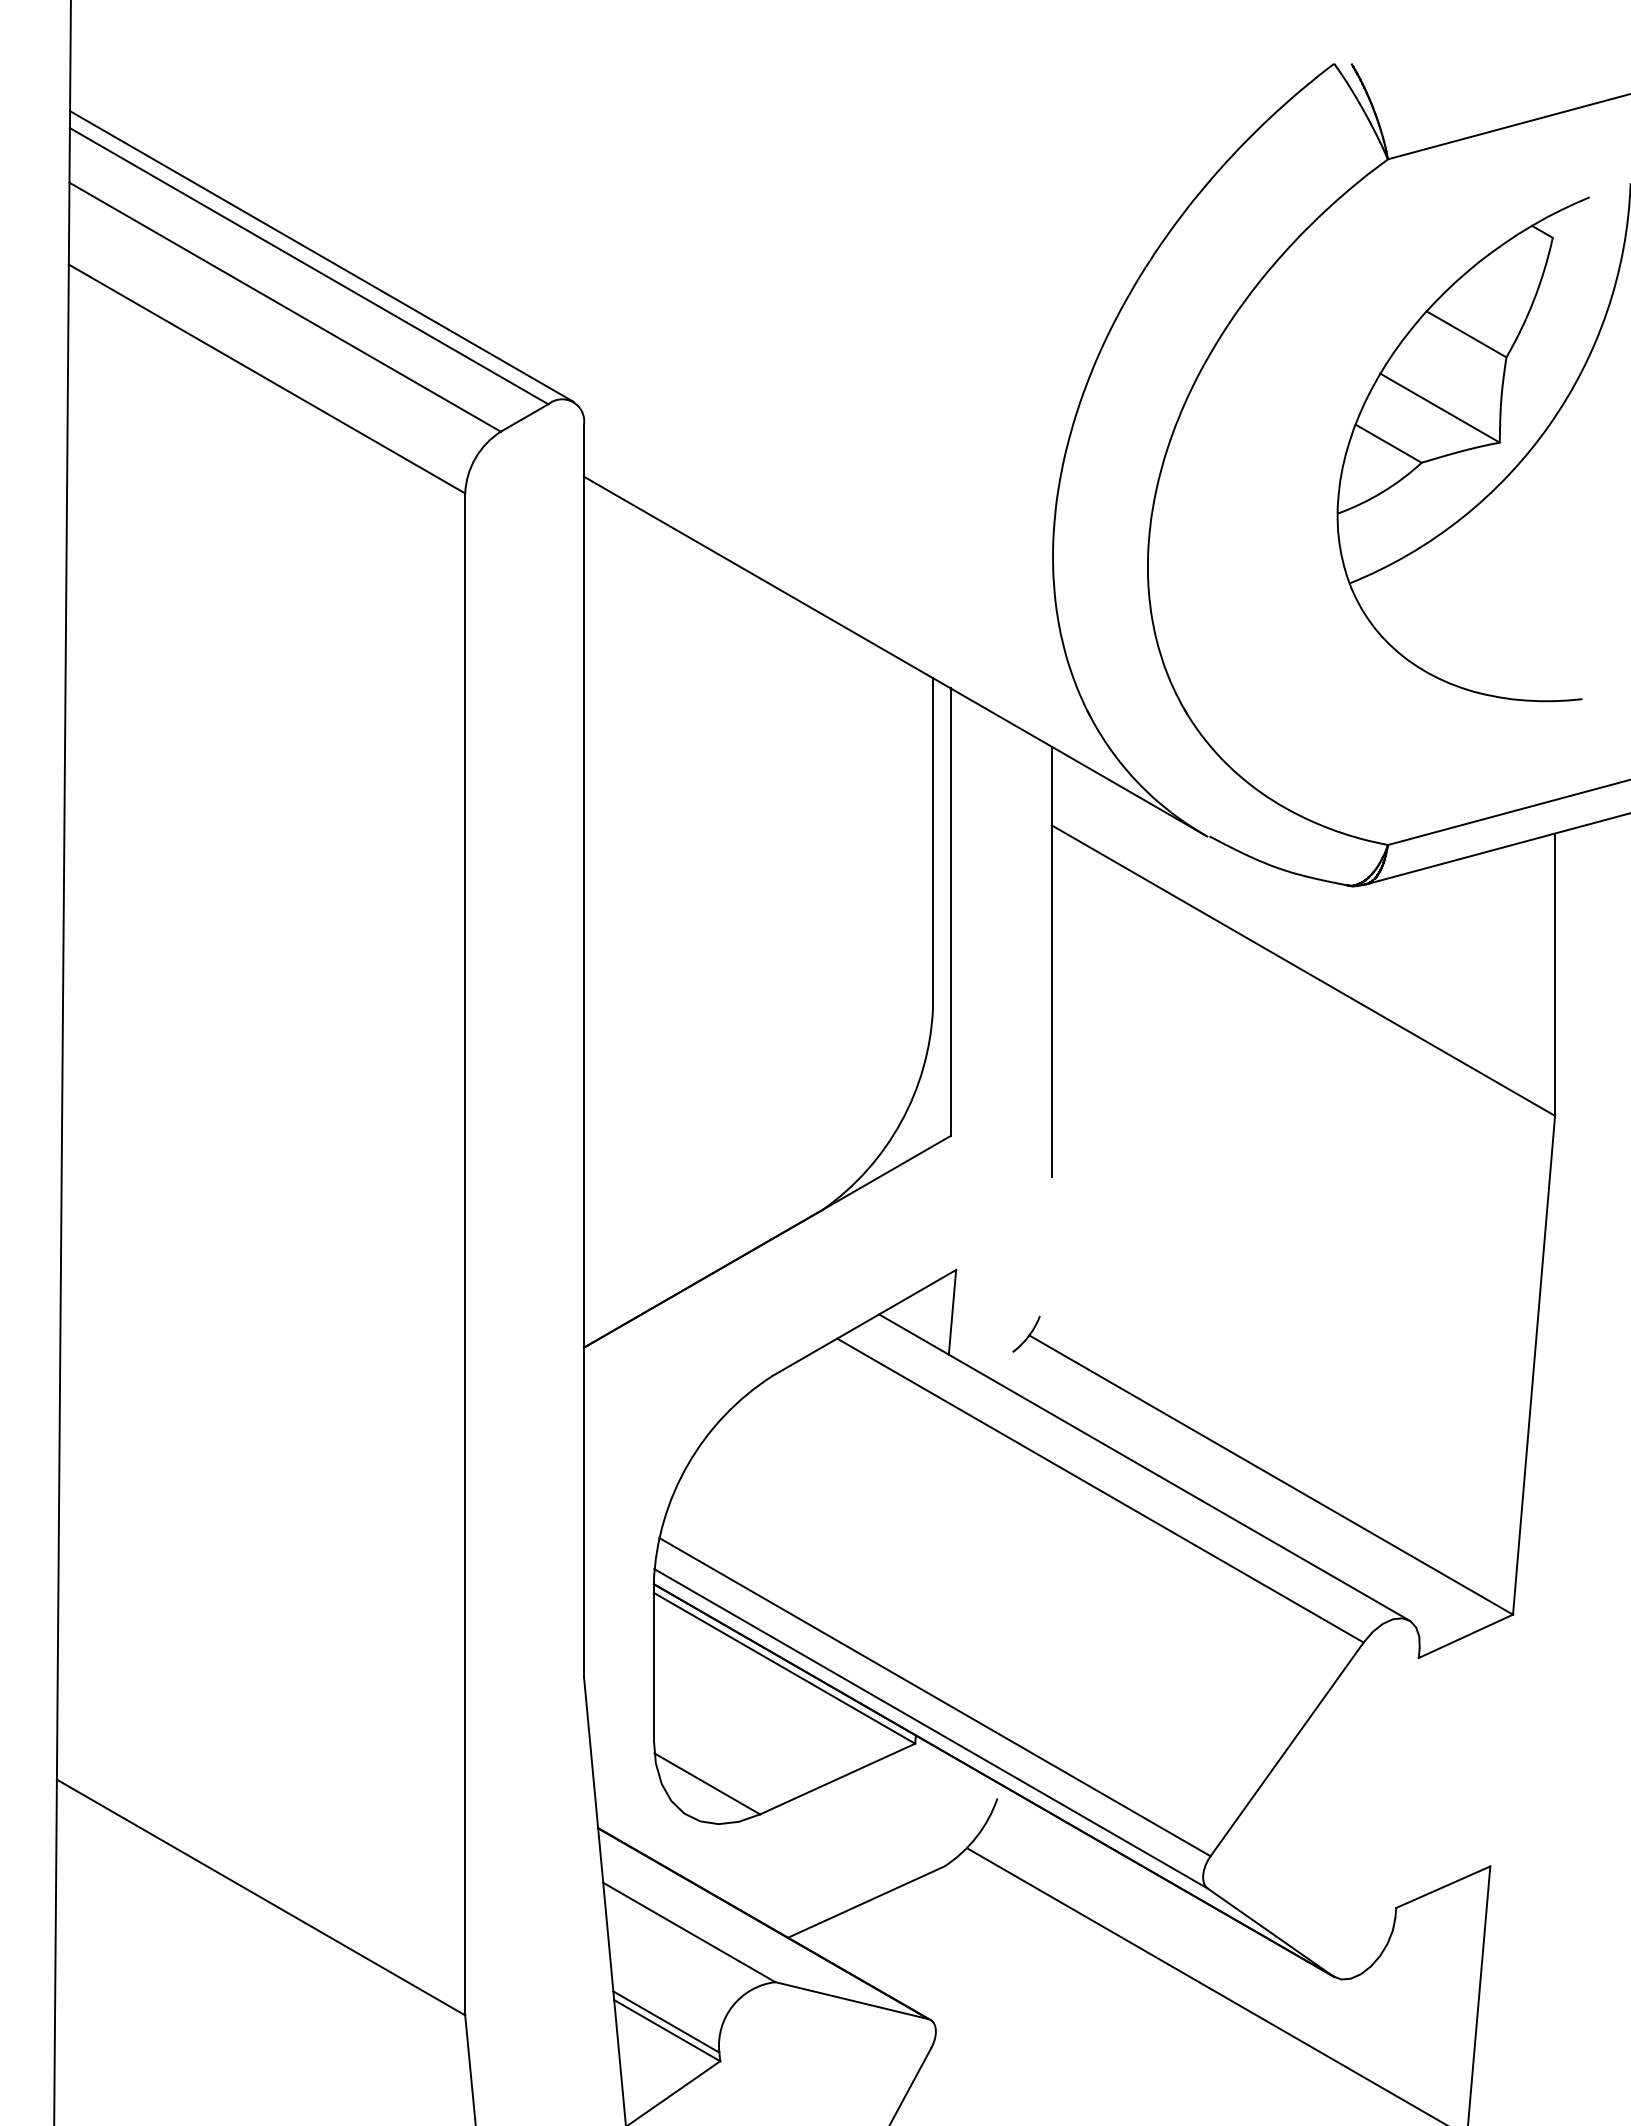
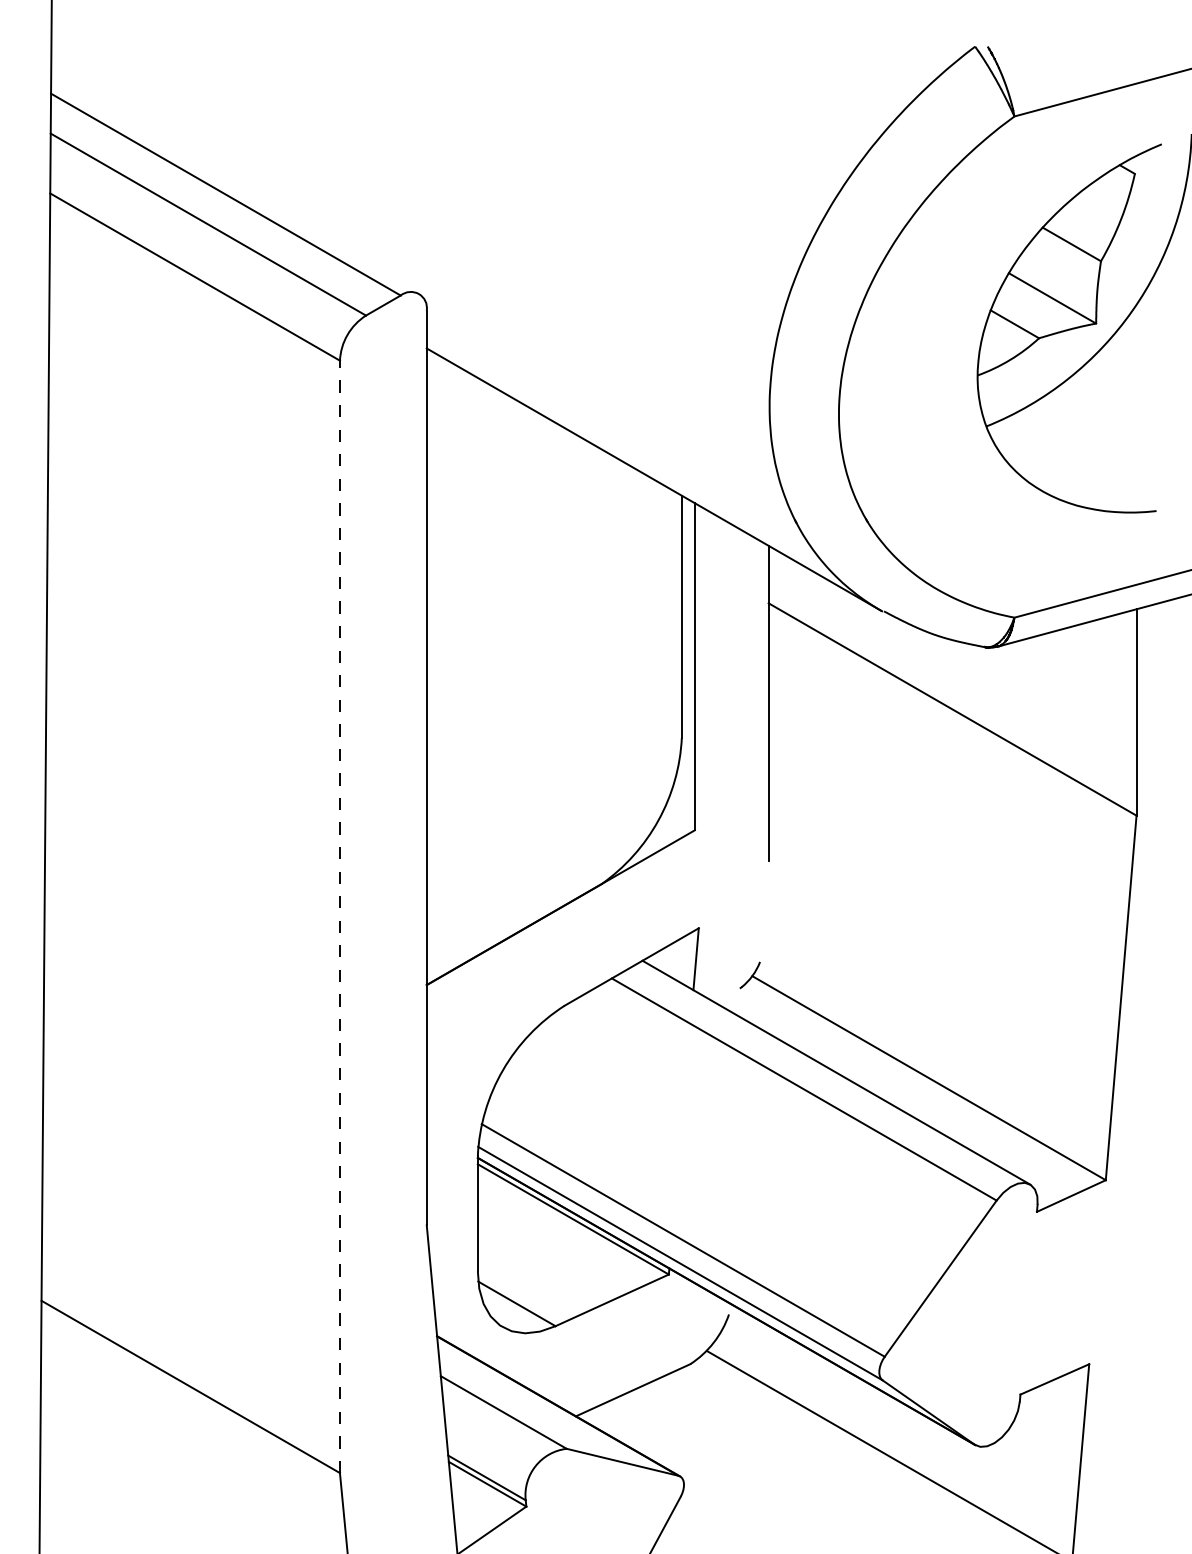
line: (321, 256) -> (234, 187), removed
line: (465, 1254) -> (340, 916), solid -> dashed

